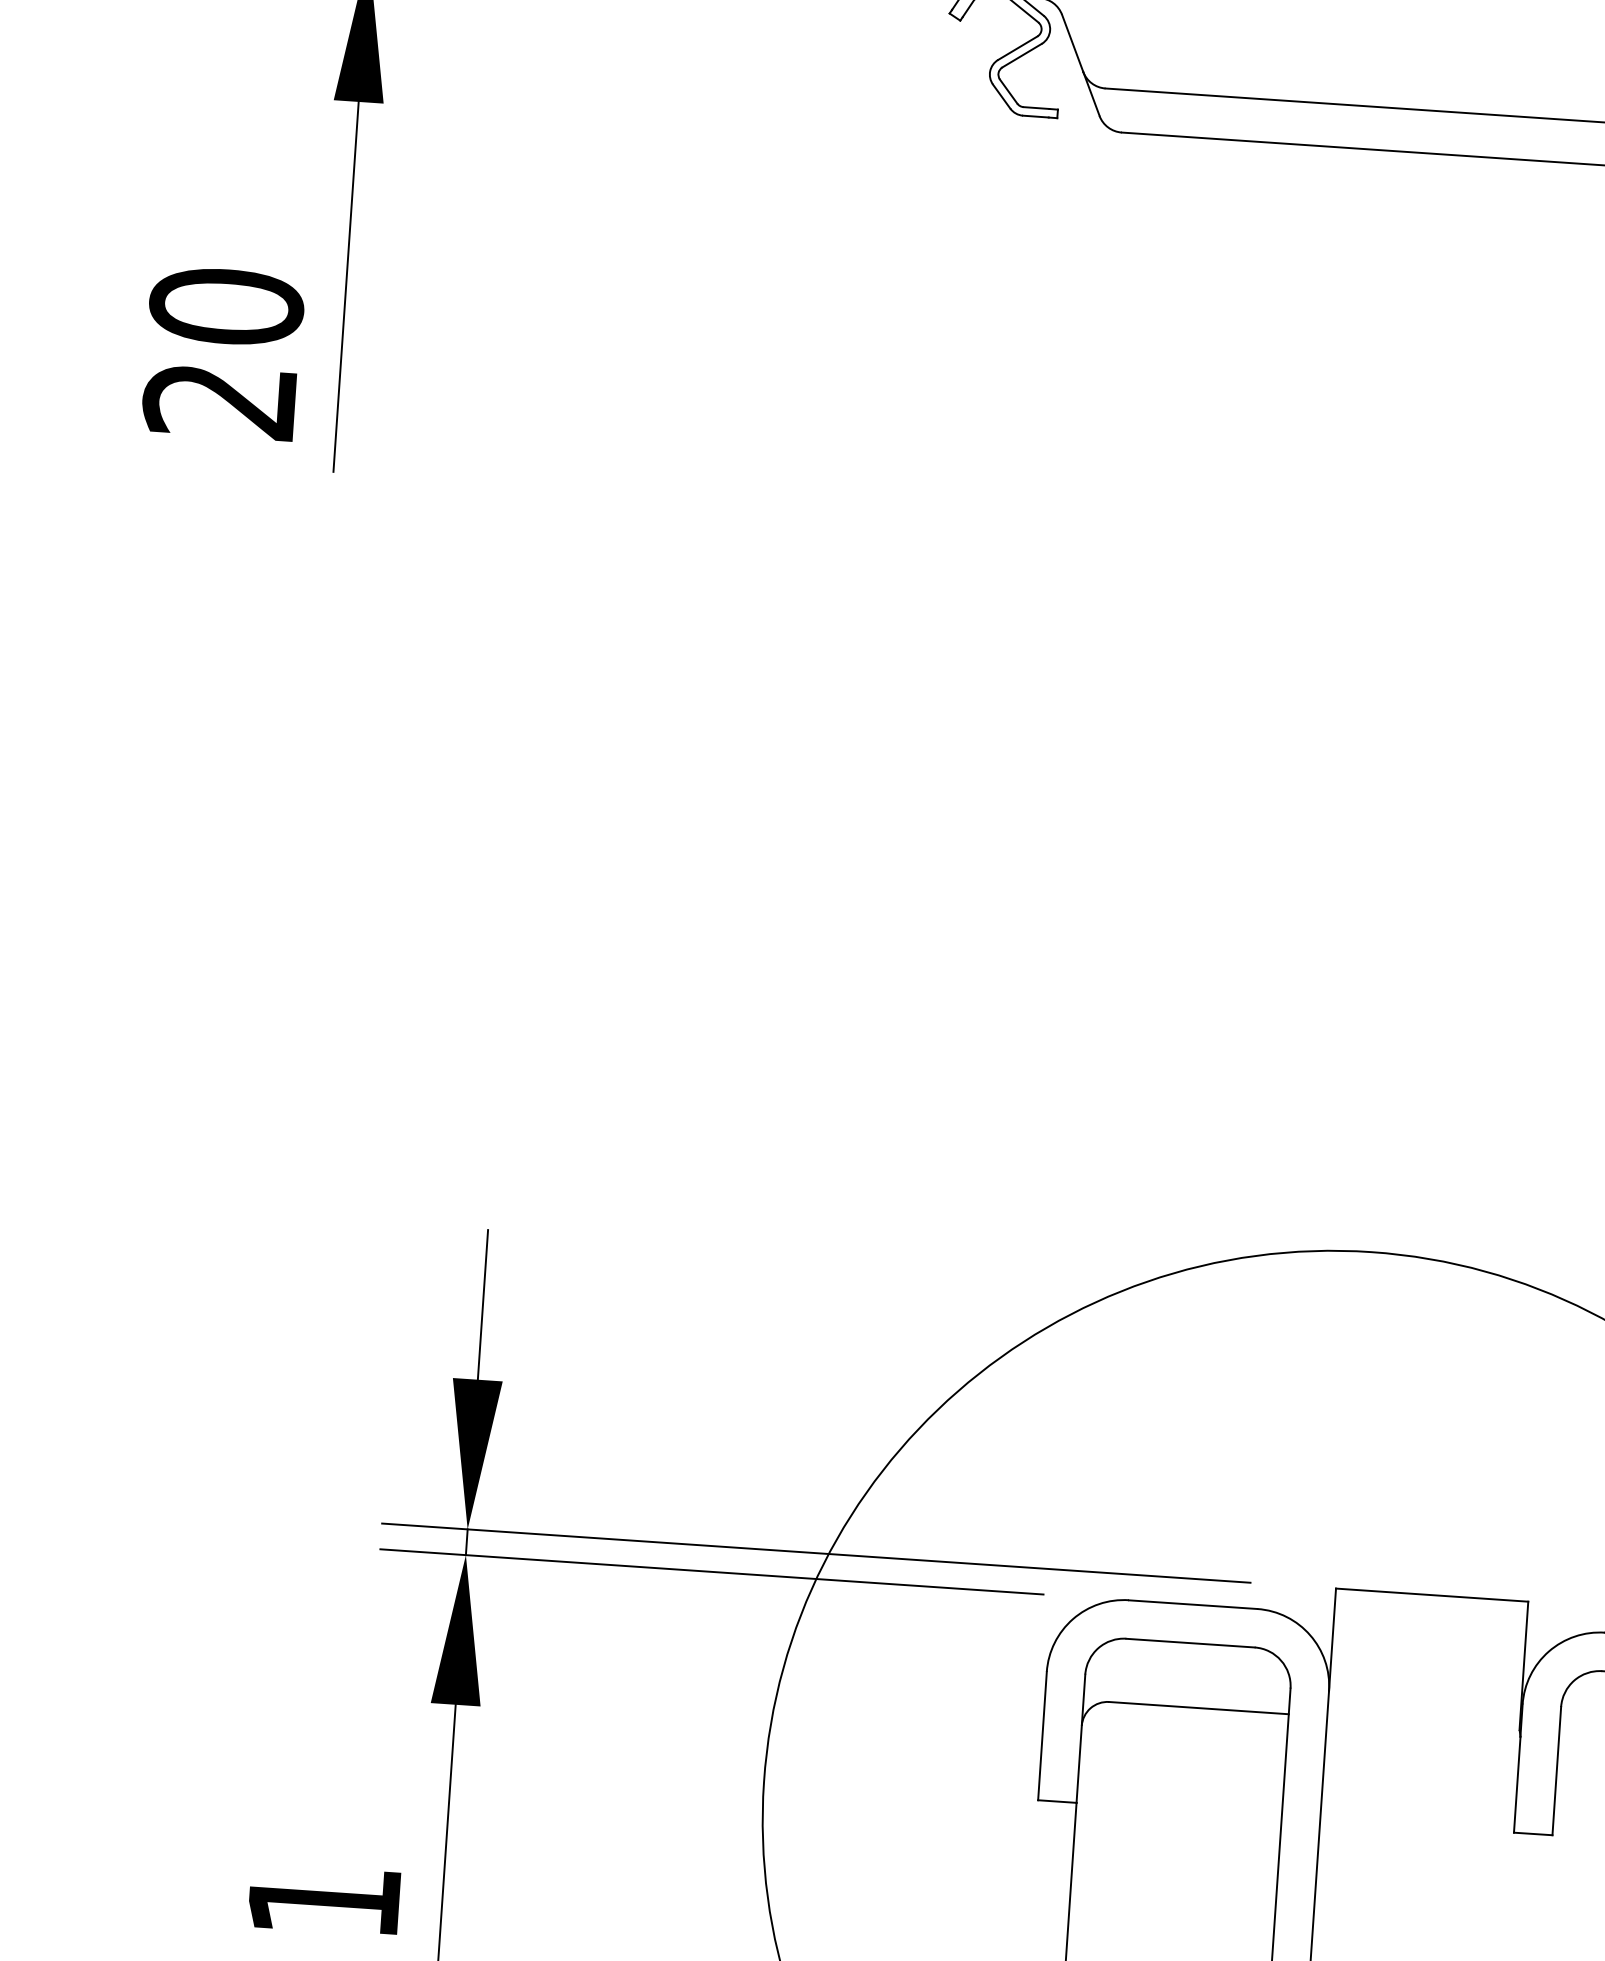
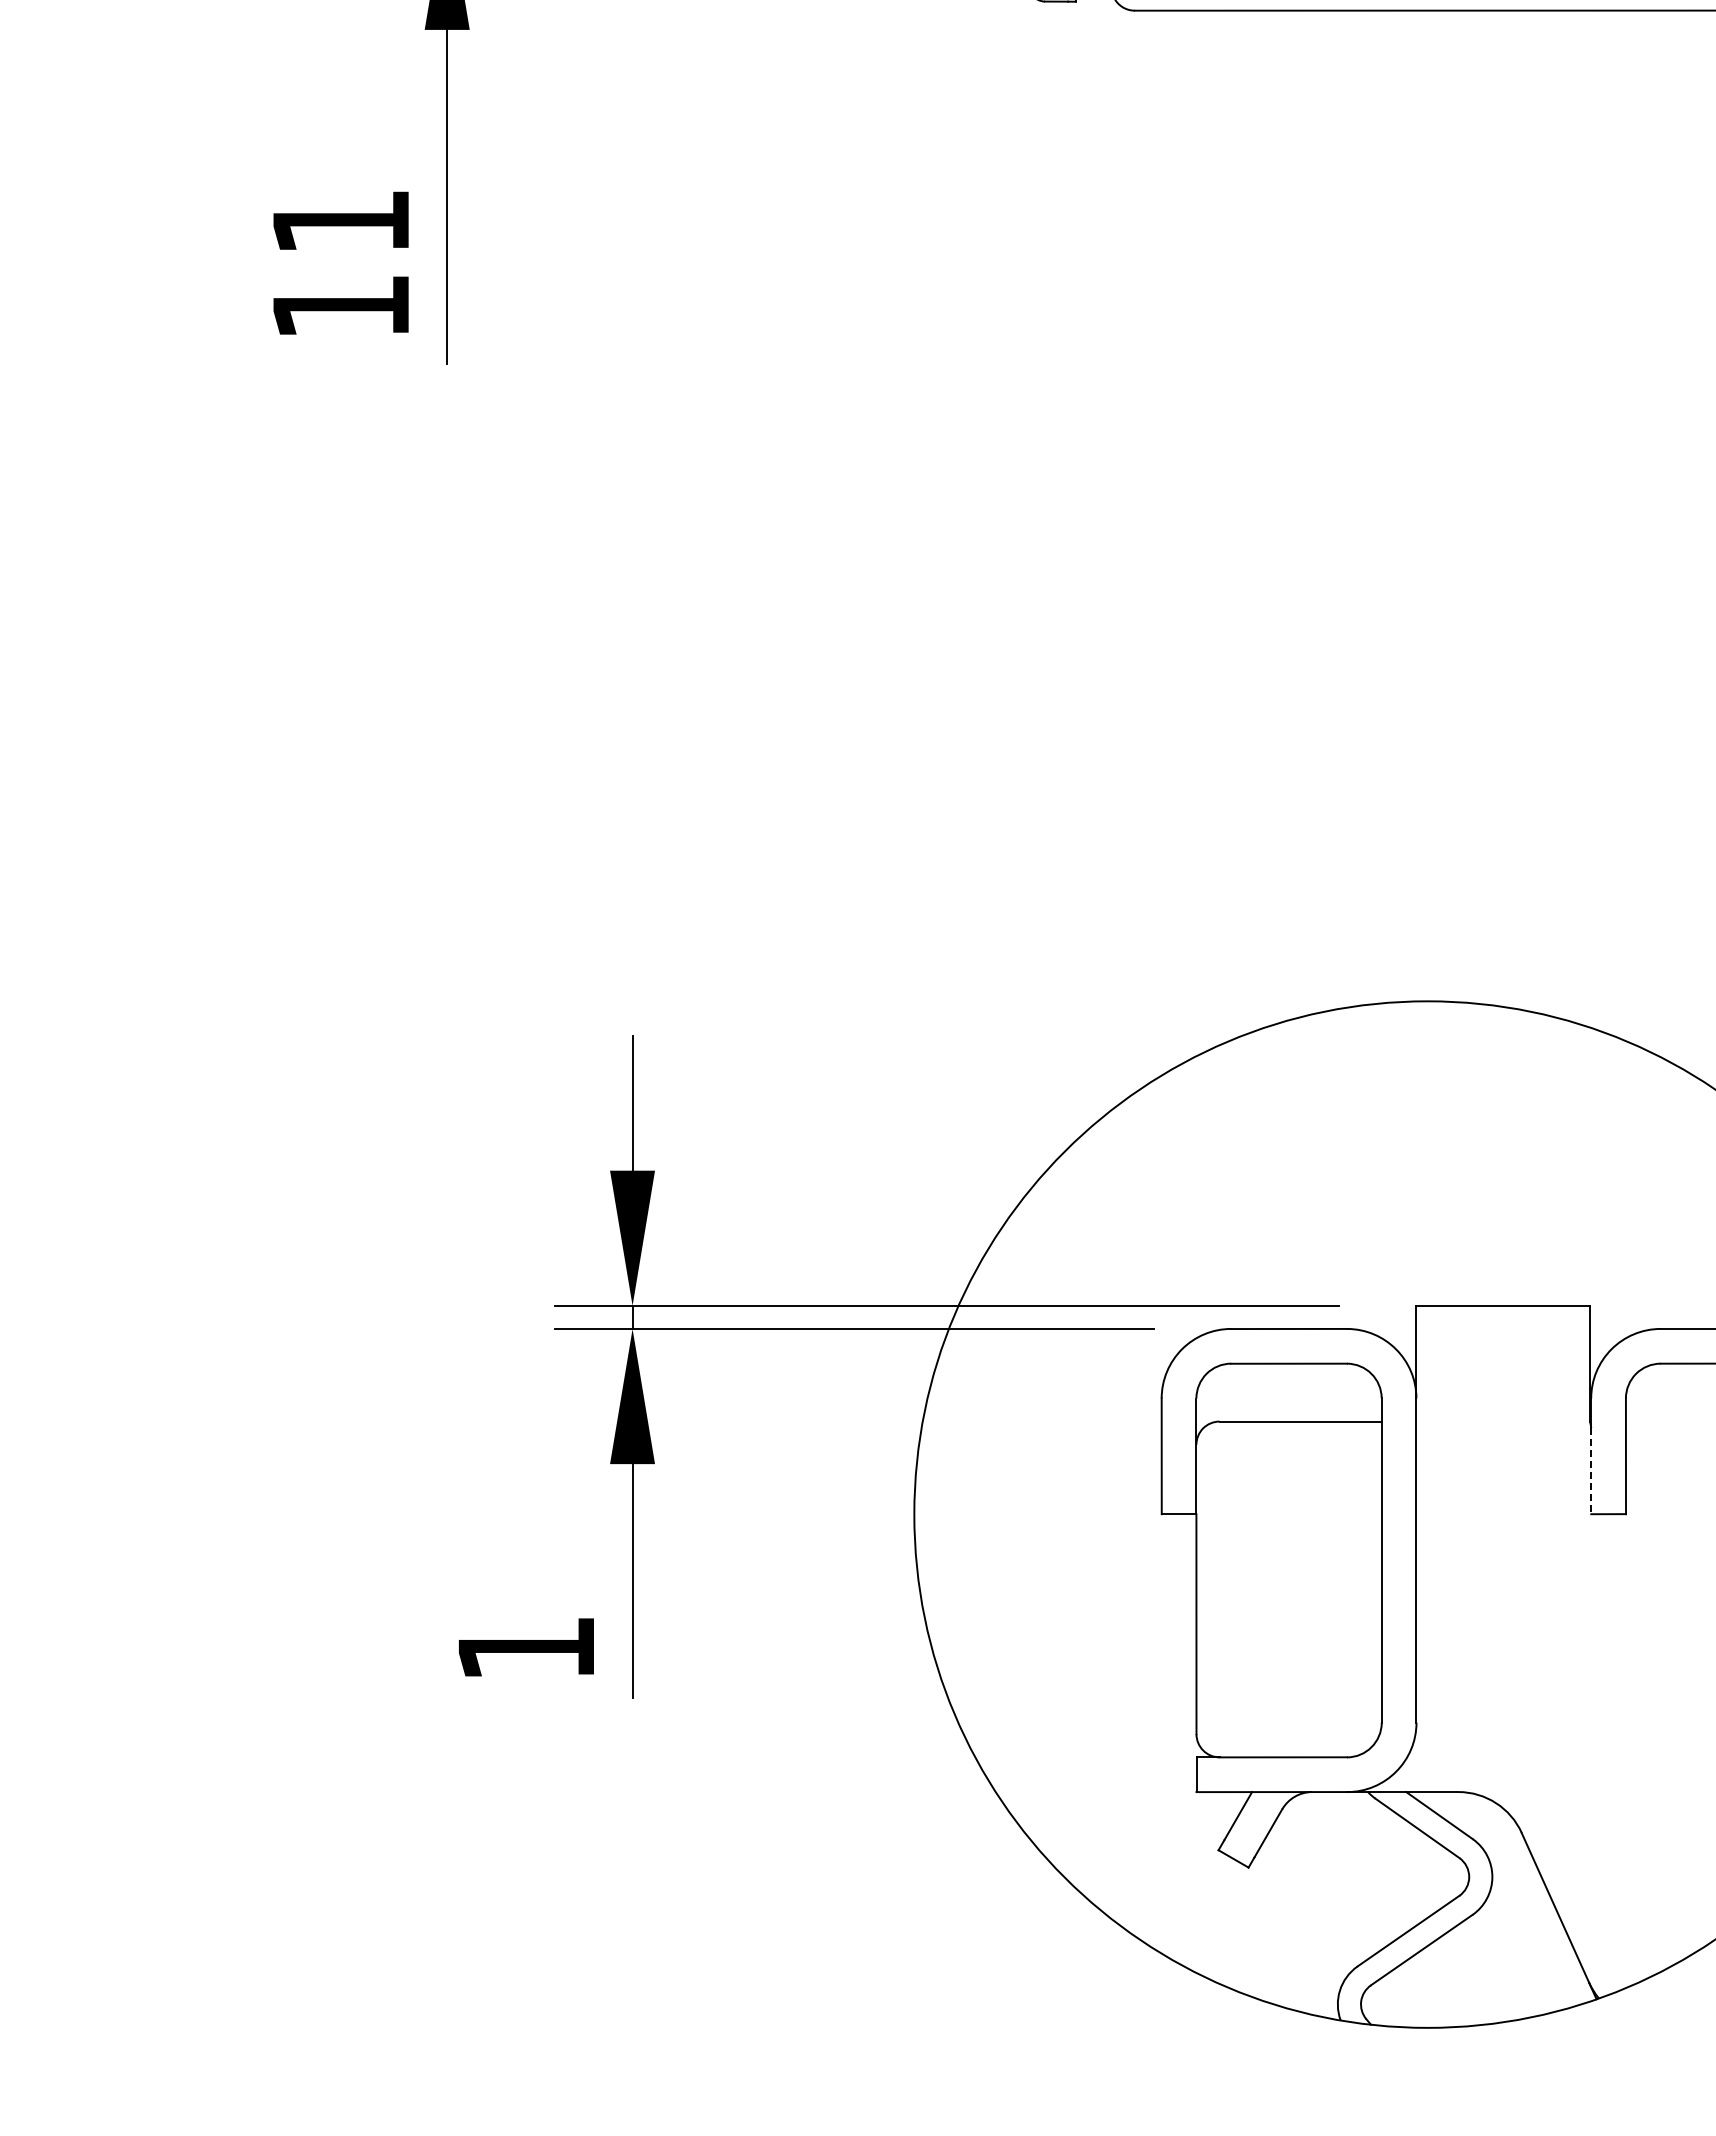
text: (223, 352) -> (341, 263), 20 -> 11
line: (1517, 1785) -> (1591, 1471), solid -> dashed

